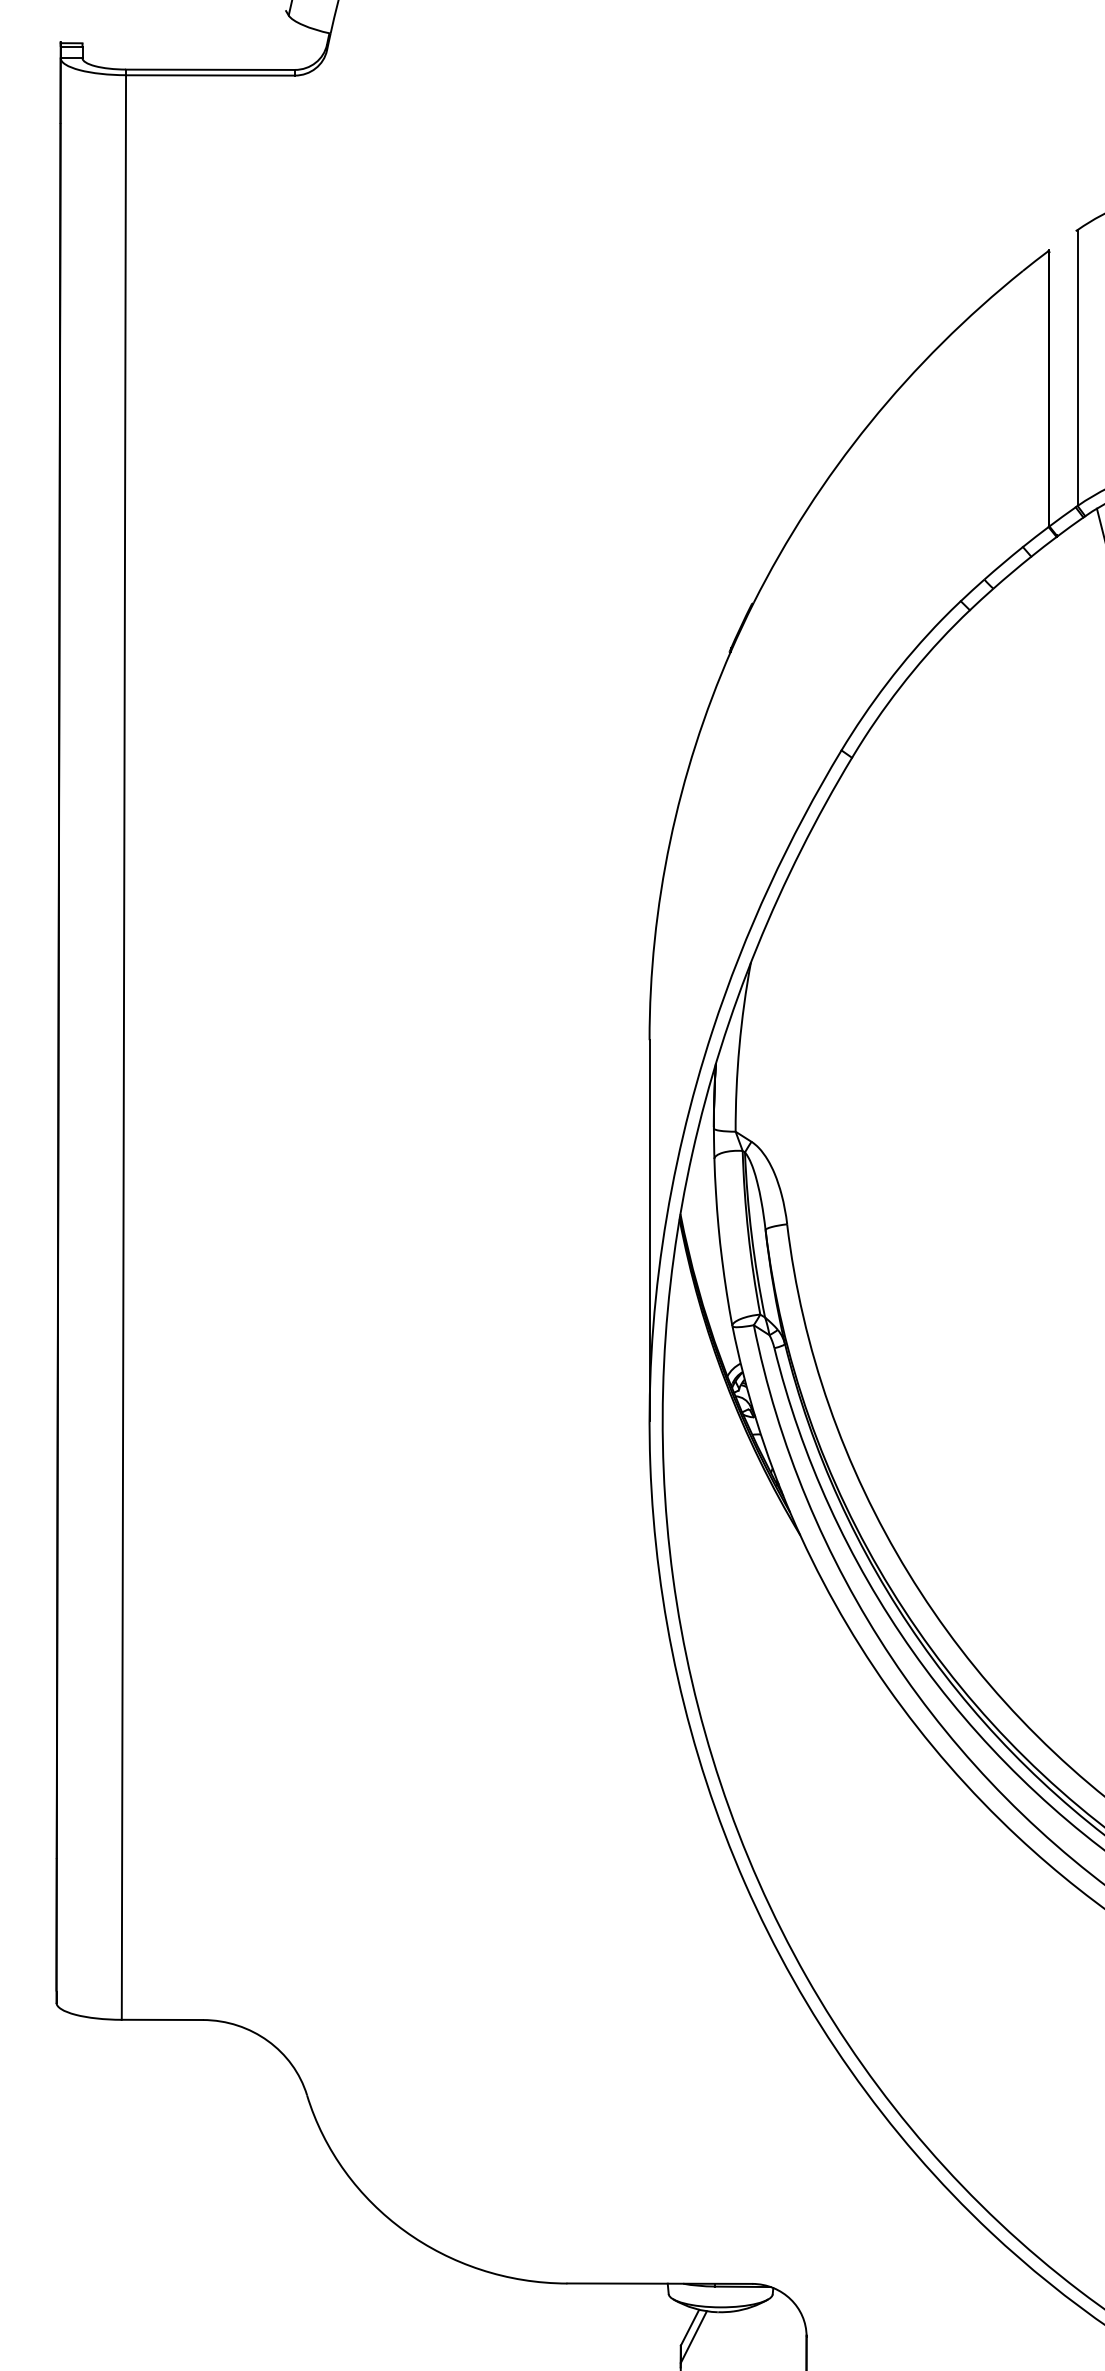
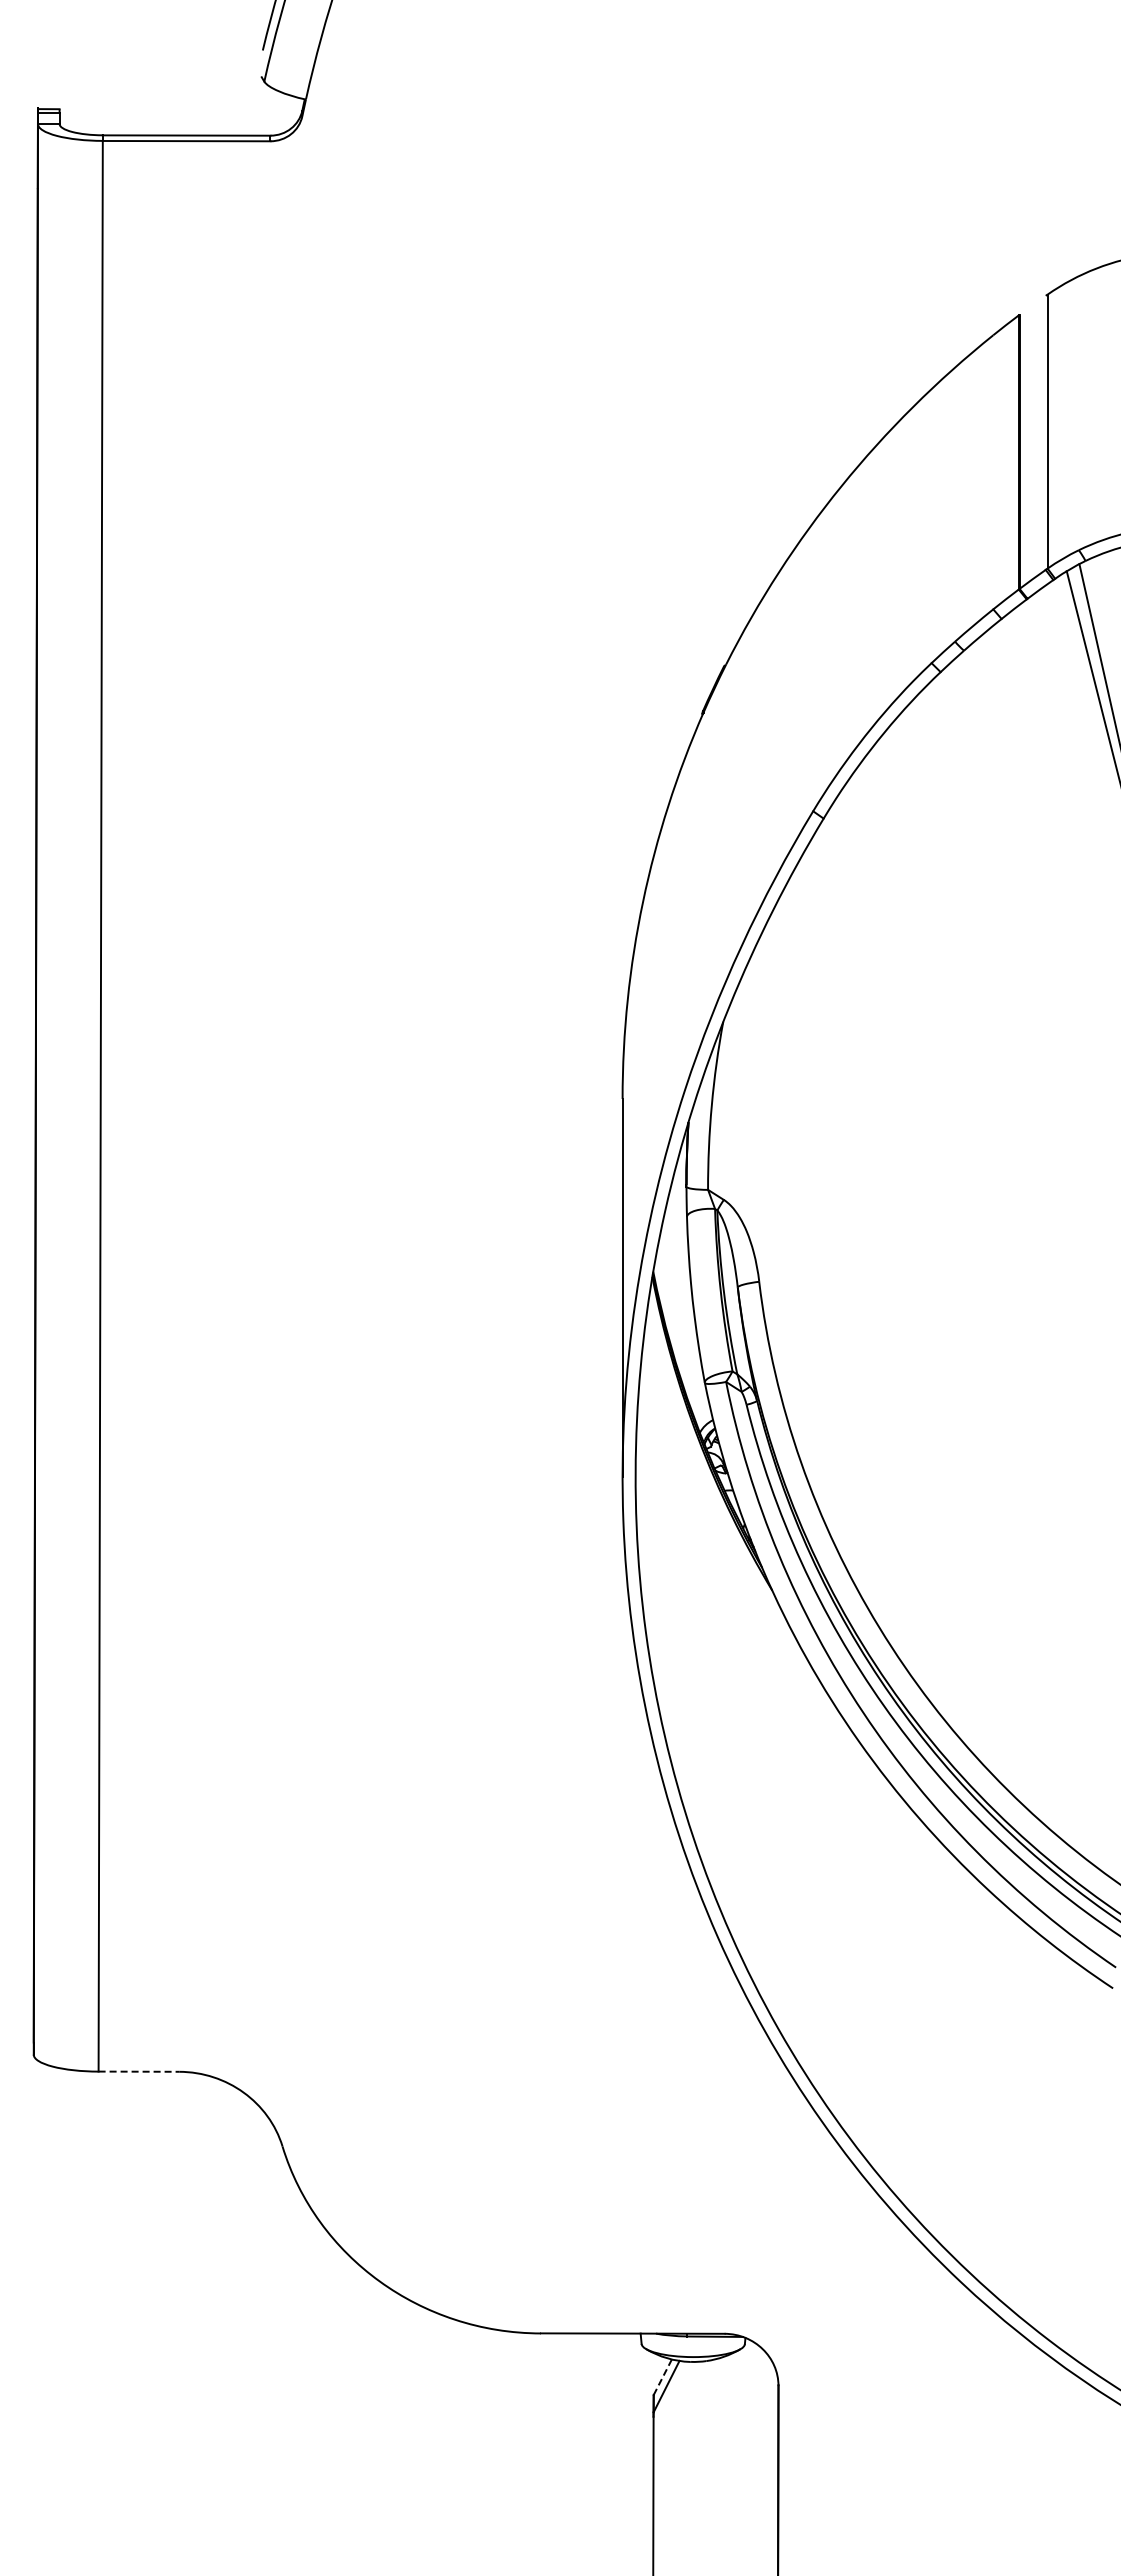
line: (162, 2019) -> (139, 2071), solid -> dashed
line: (689, 2327) -> (662, 2377), solid -> dashed

